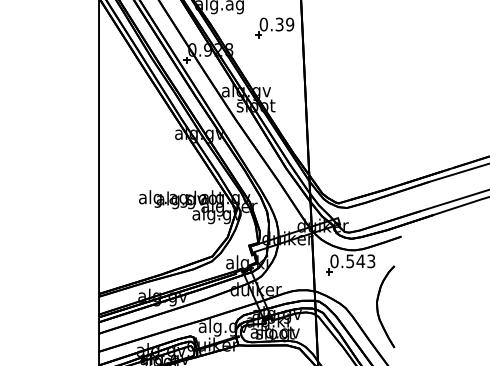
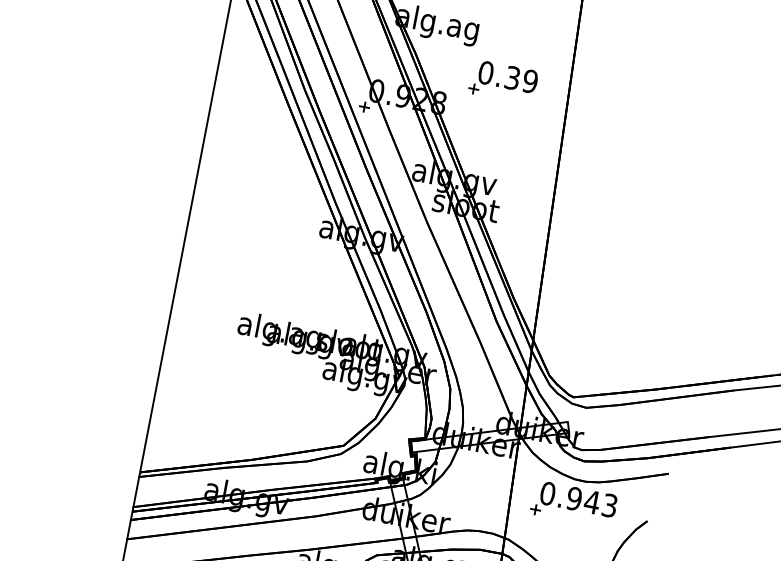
part: (274, 27) -> (503, 81), moved
text: (350, 260) -> (575, 497), 0.543 -> 0.943

